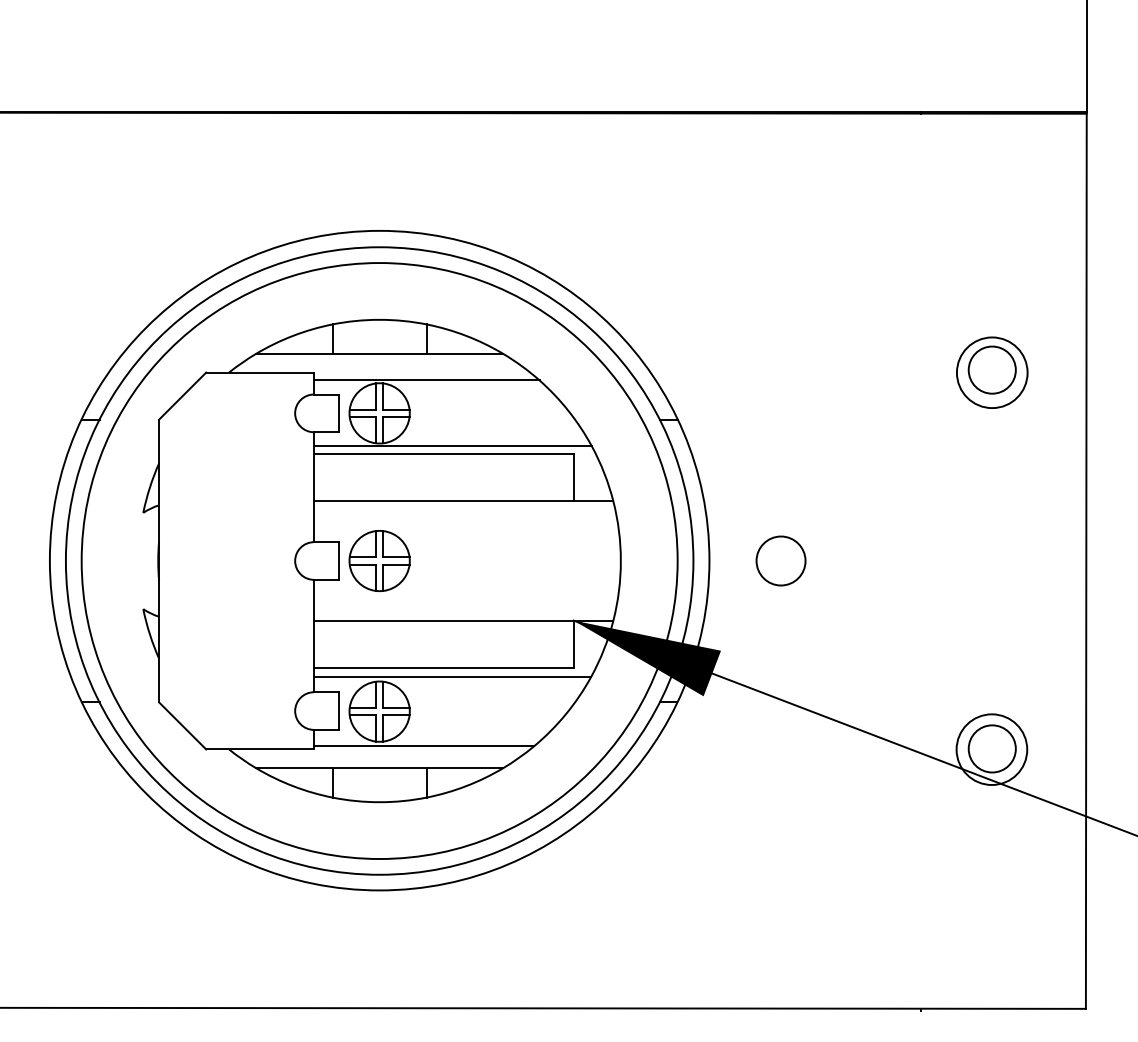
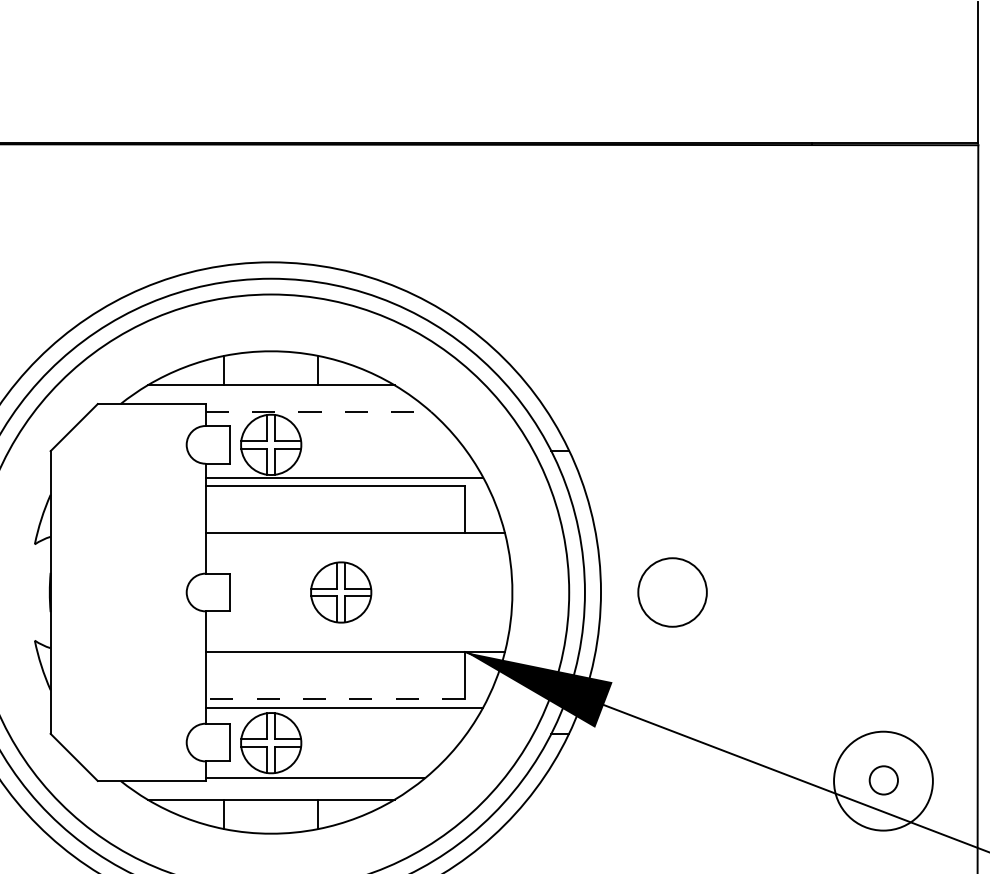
part: (992, 372) -> (884, 403), removed
line: (426, 380) -> (318, 411), solid -> dashed
part: (379, 560) -> (341, 591), moved
circle: (780, 560) -> (672, 591), size x1.4
line: (443, 667) -> (335, 698), solid -> dashed
circle: (991, 748) -> (883, 779), size x0.6
circle: (991, 749) -> (883, 780), size x1.4

